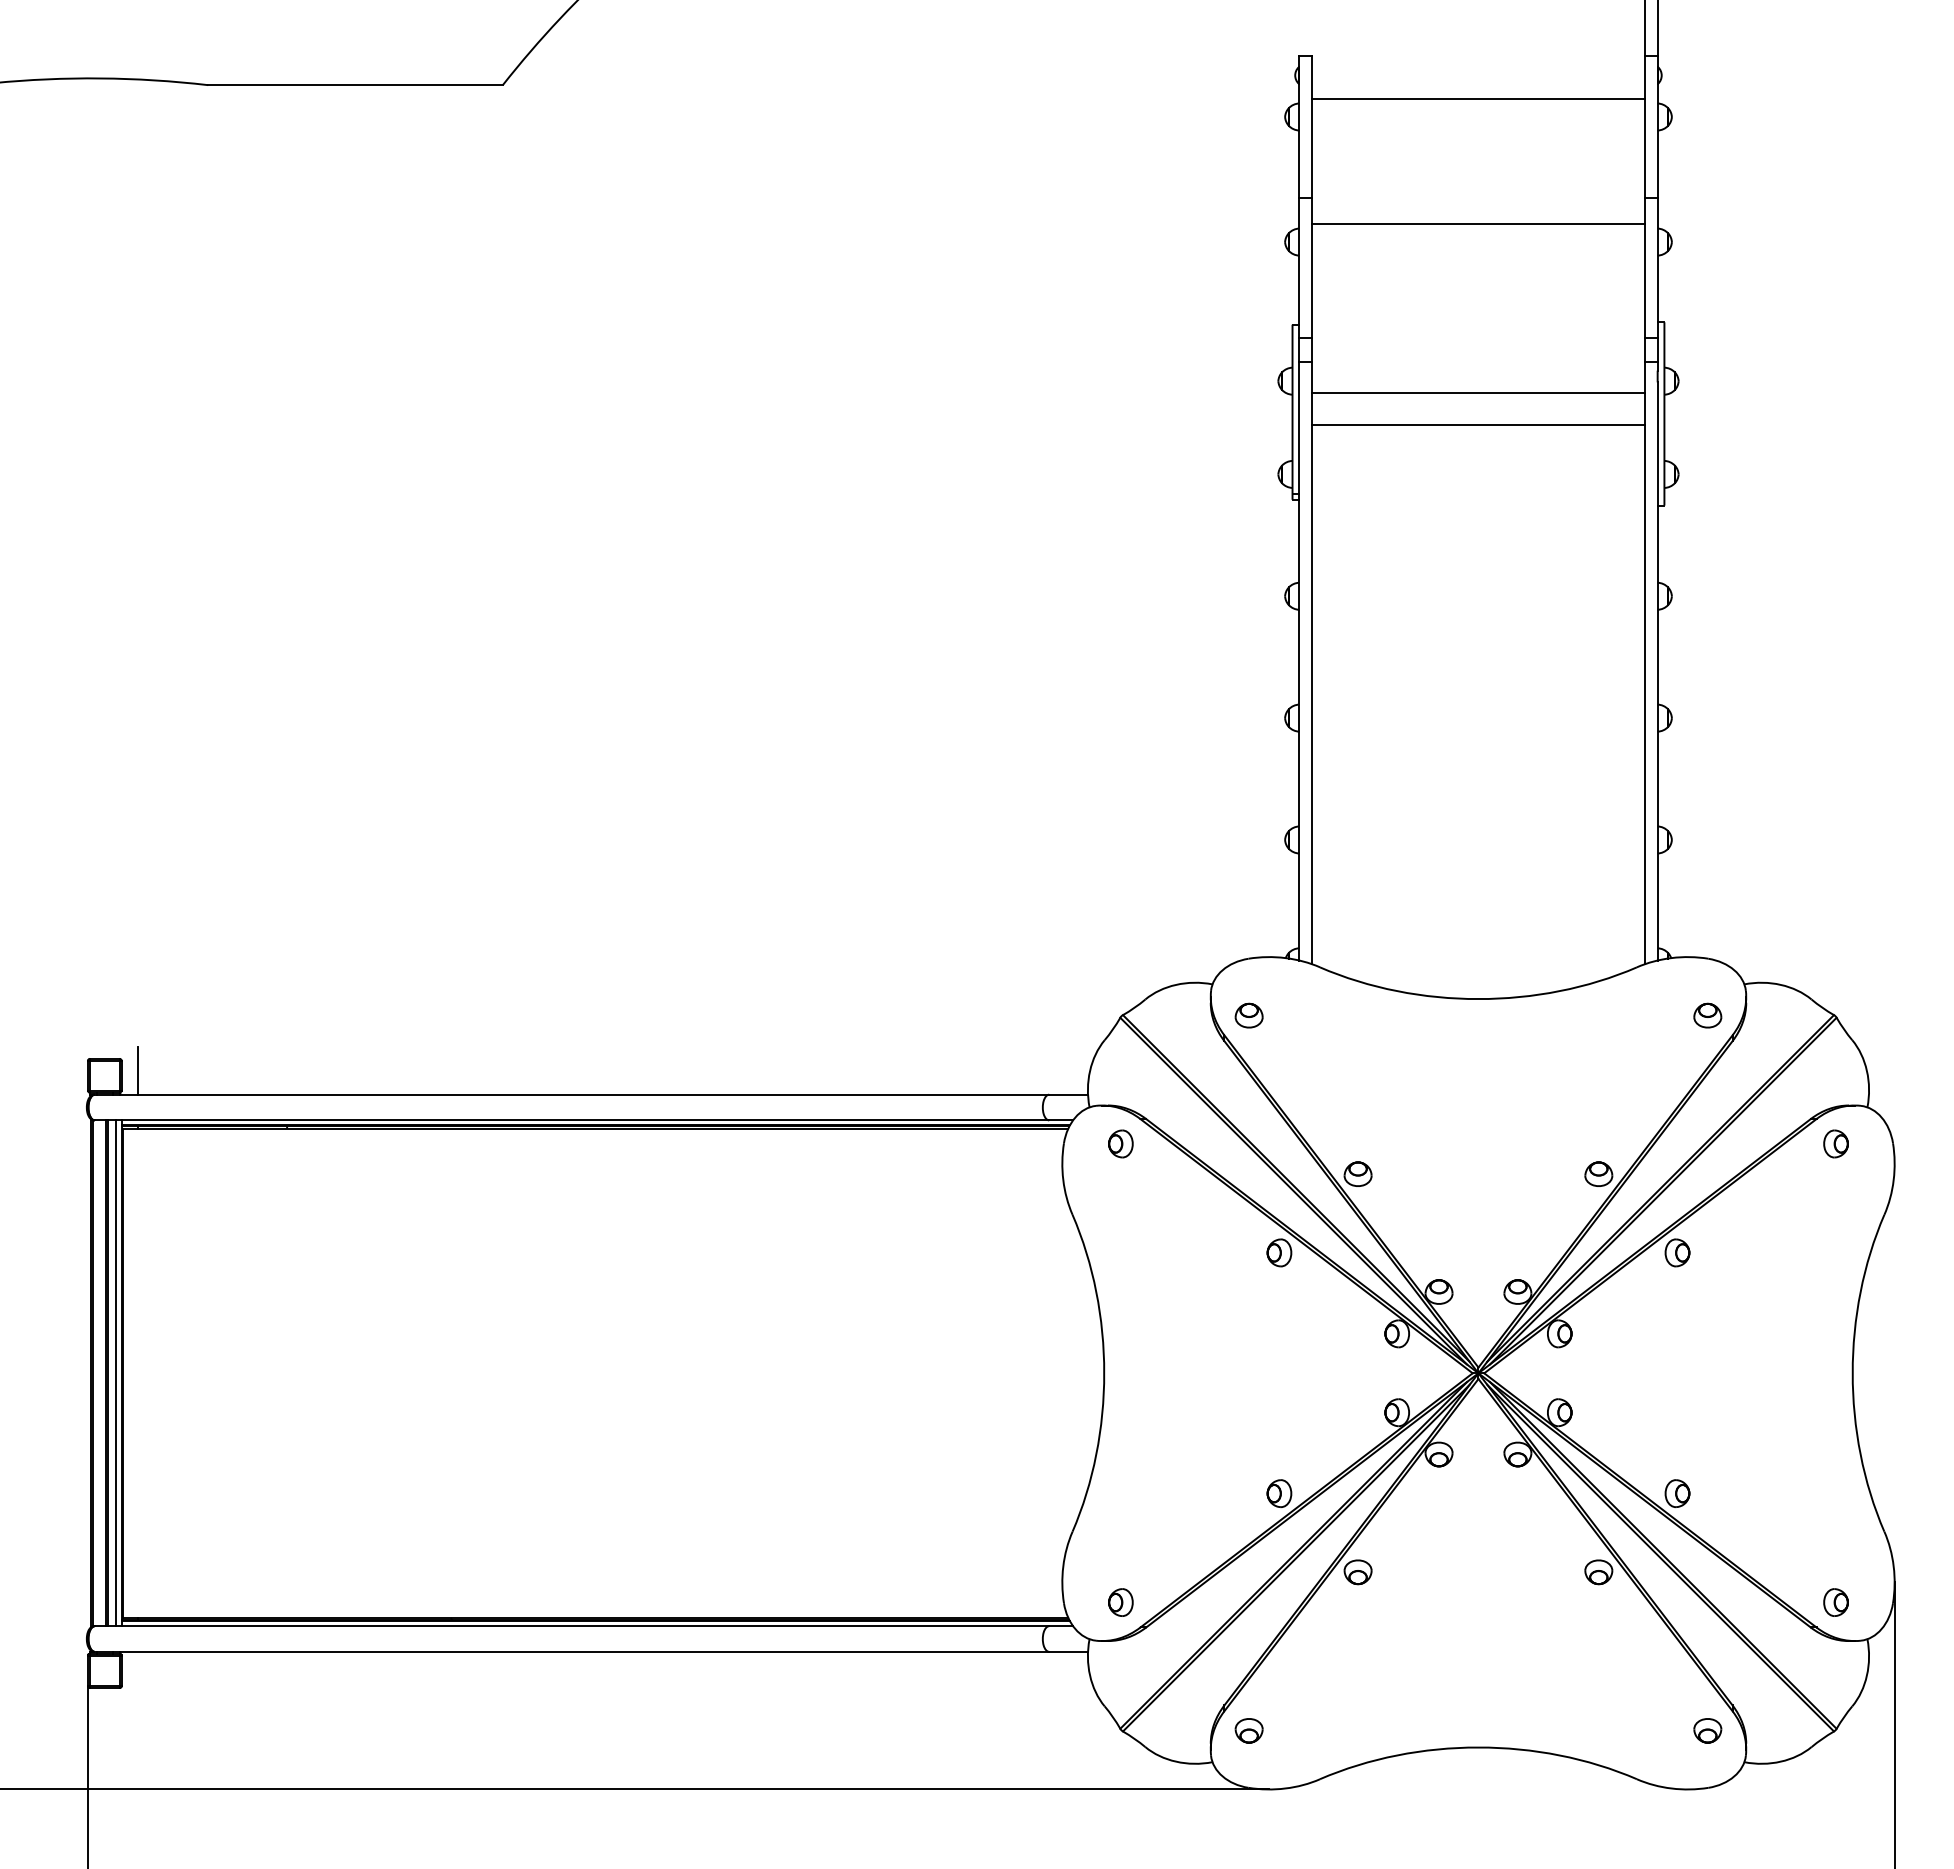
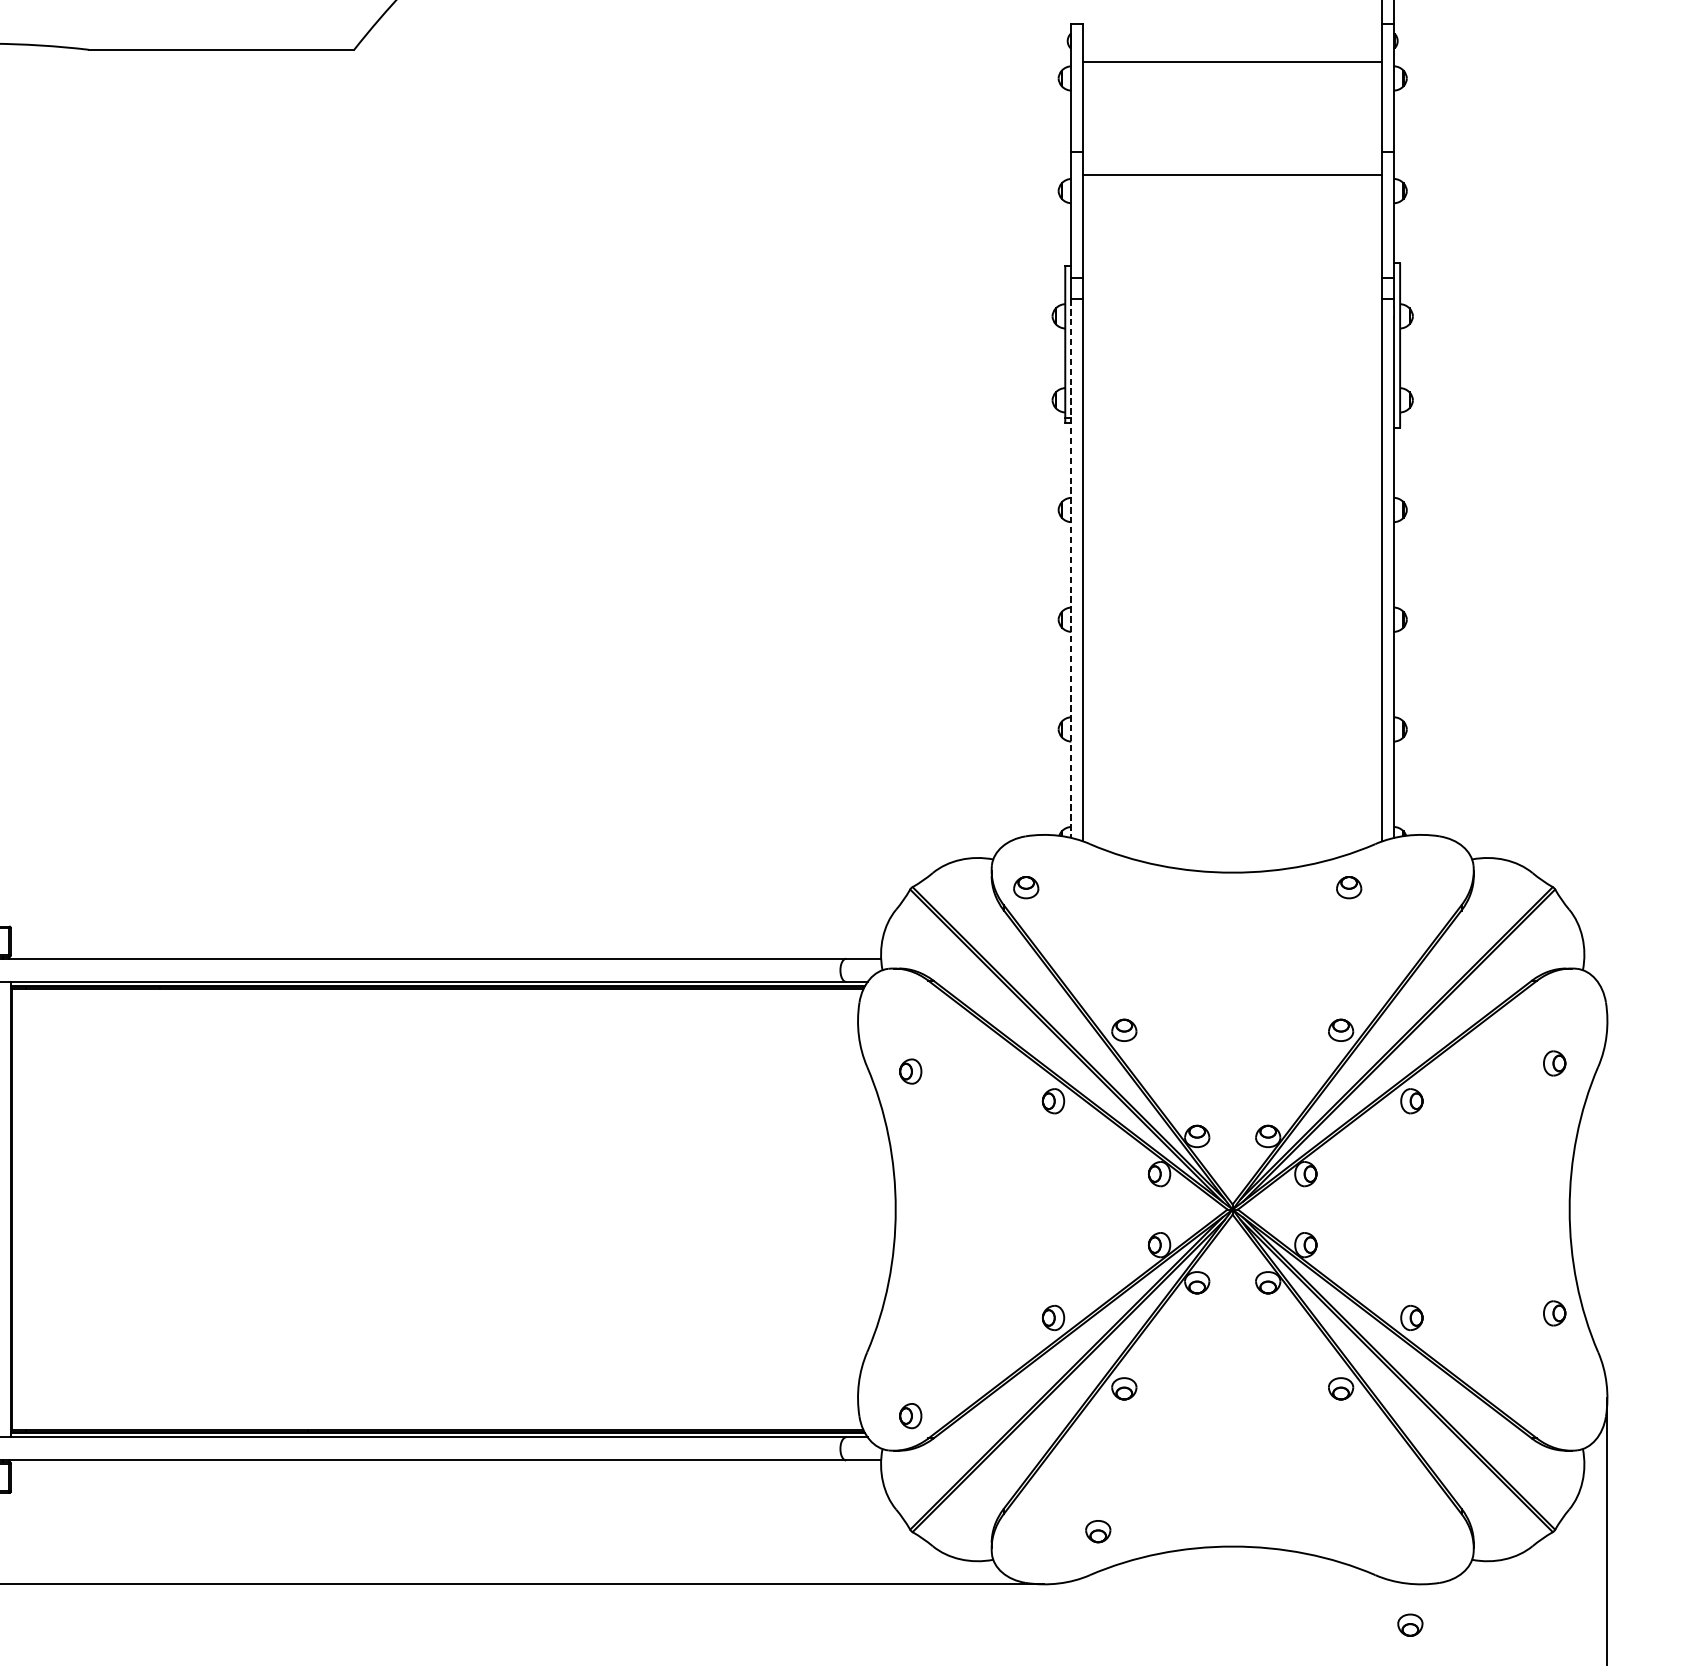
line: (1478, 392) -> (1232, 326), removed
line: (1478, 425) -> (1232, 356), removed
line: (1299, 661) -> (1071, 568), solid -> dashed
part: (1707, 1015) -> (1348, 887), moved
line: (138, 1070) -> (26, 936), removed
part: (1120, 1143) -> (910, 1071), moved
part: (1835, 1143) -> (1554, 1063), moved
line: (116, 1373) -> (6, 1209), removed
part: (1835, 1602) -> (1554, 1313), moved
part: (1248, 1730) -> (1097, 1531), moved
part: (1707, 1730) -> (1410, 1624), moved

